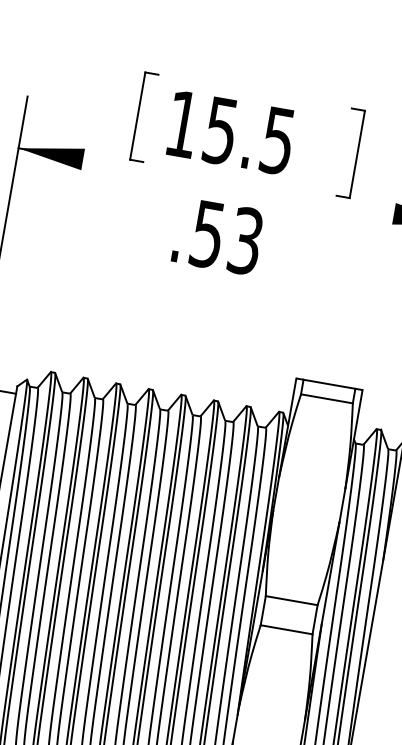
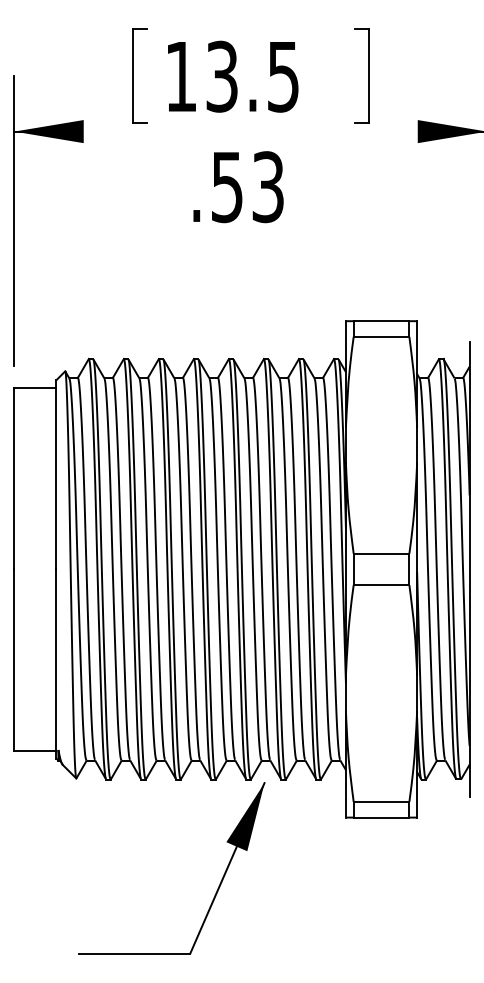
text: (221, 130) -> (222, 76), 15.5 -> 13.5

